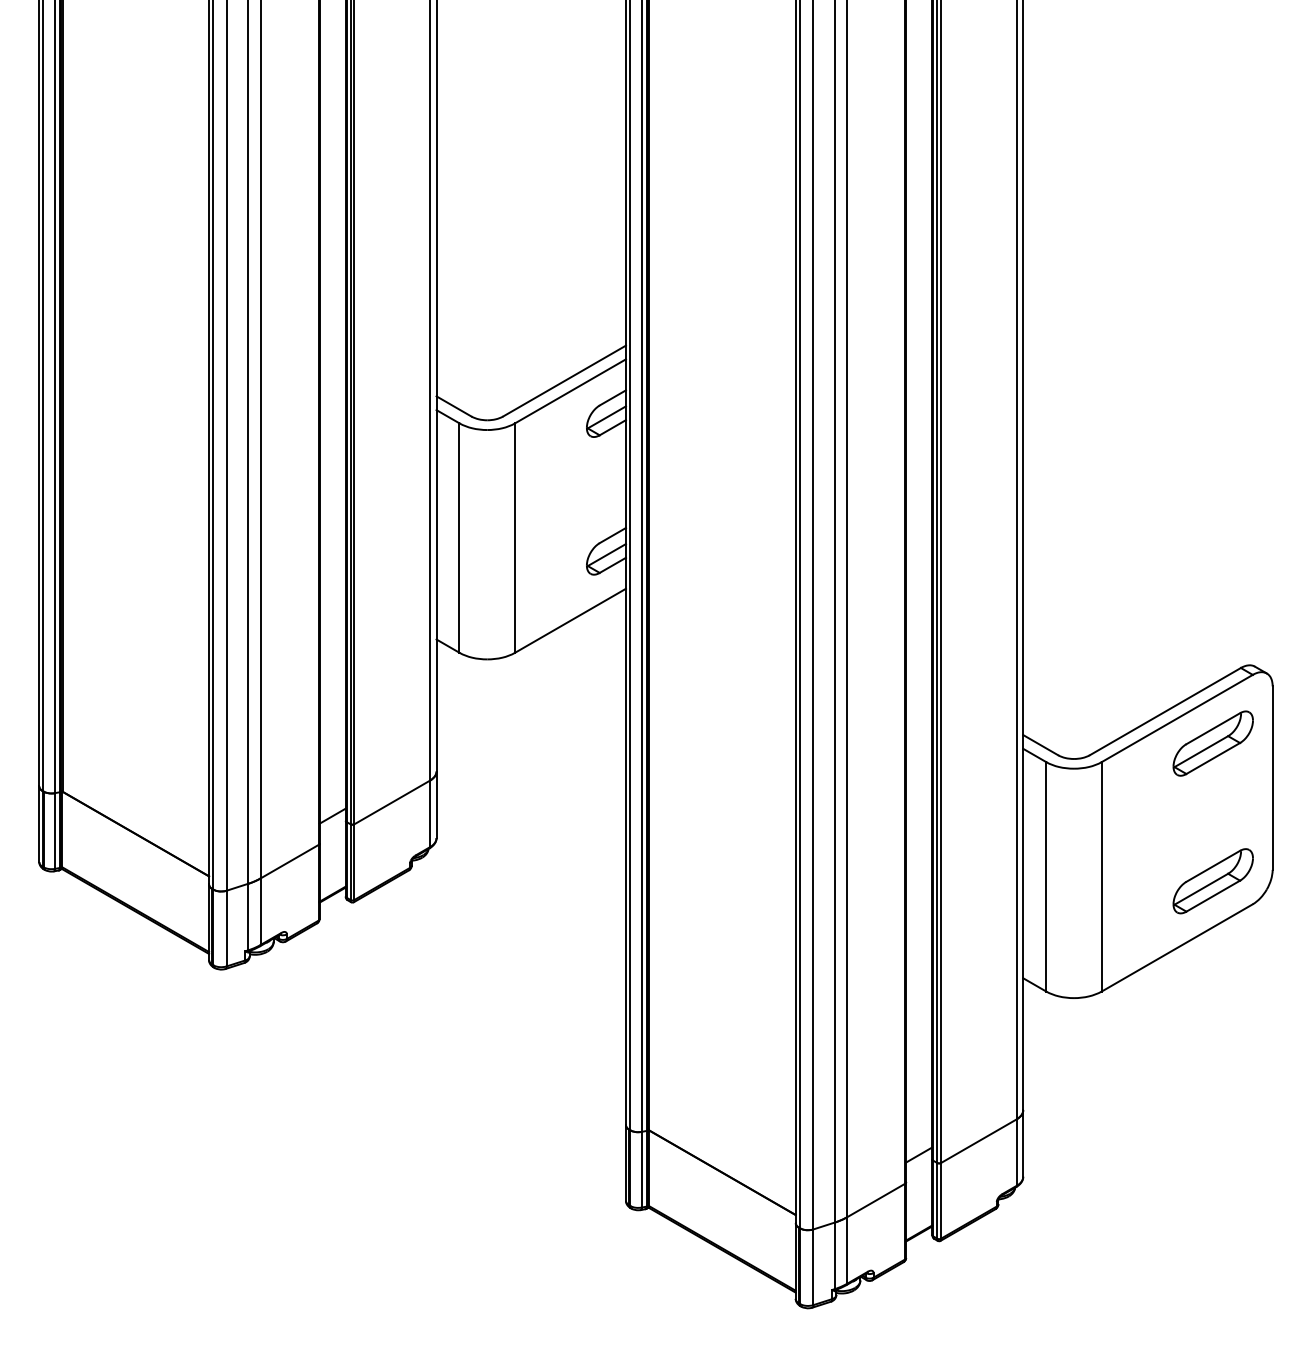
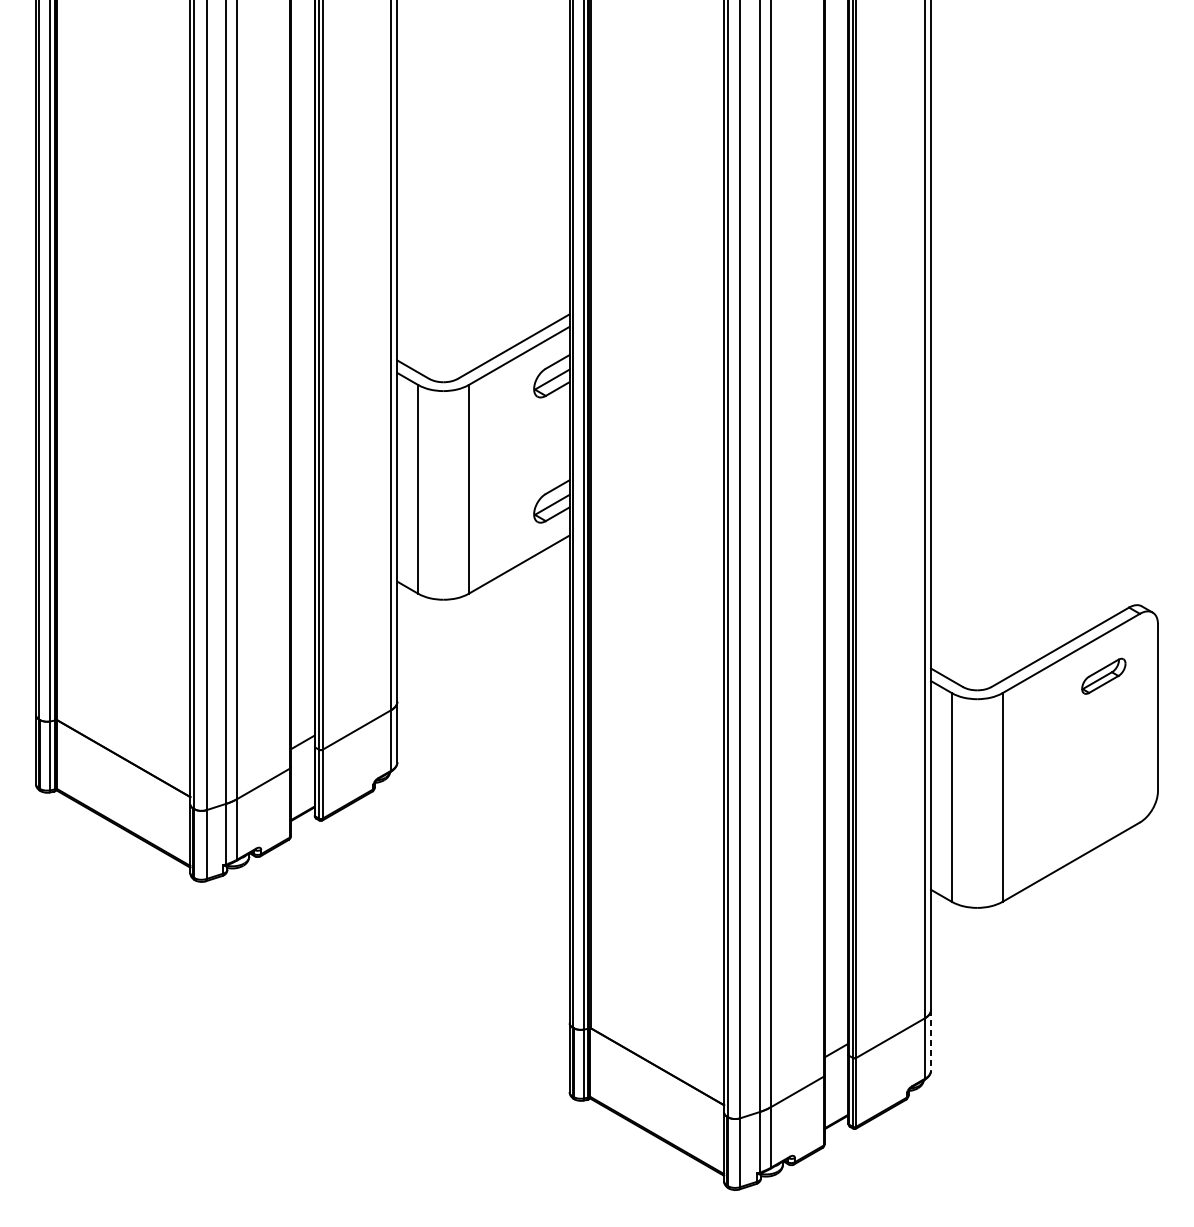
part: (1212, 743) -> (1103, 676), size x0.6
part: (1212, 881) -> (1103, 801), removed
line: (1023, 1143) -> (931, 1040), solid -> dashed

